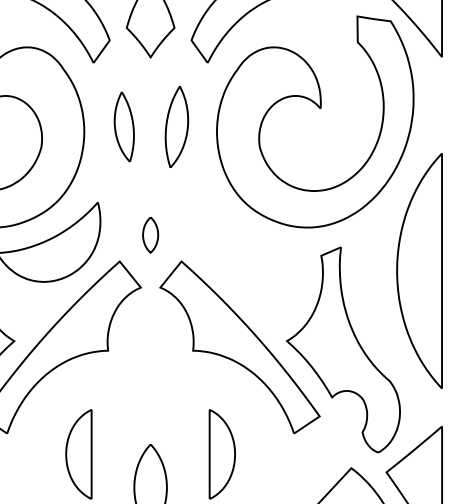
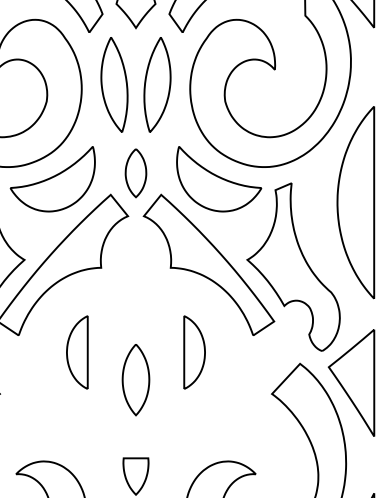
part: (124, 126) -> (114, 84), size x1.67
part: (176, 126) -> (157, 84), size x1.43
part: (150, 235) -> (135, 173), size x1.67
part: (252, 242) -> (219, 179), added

